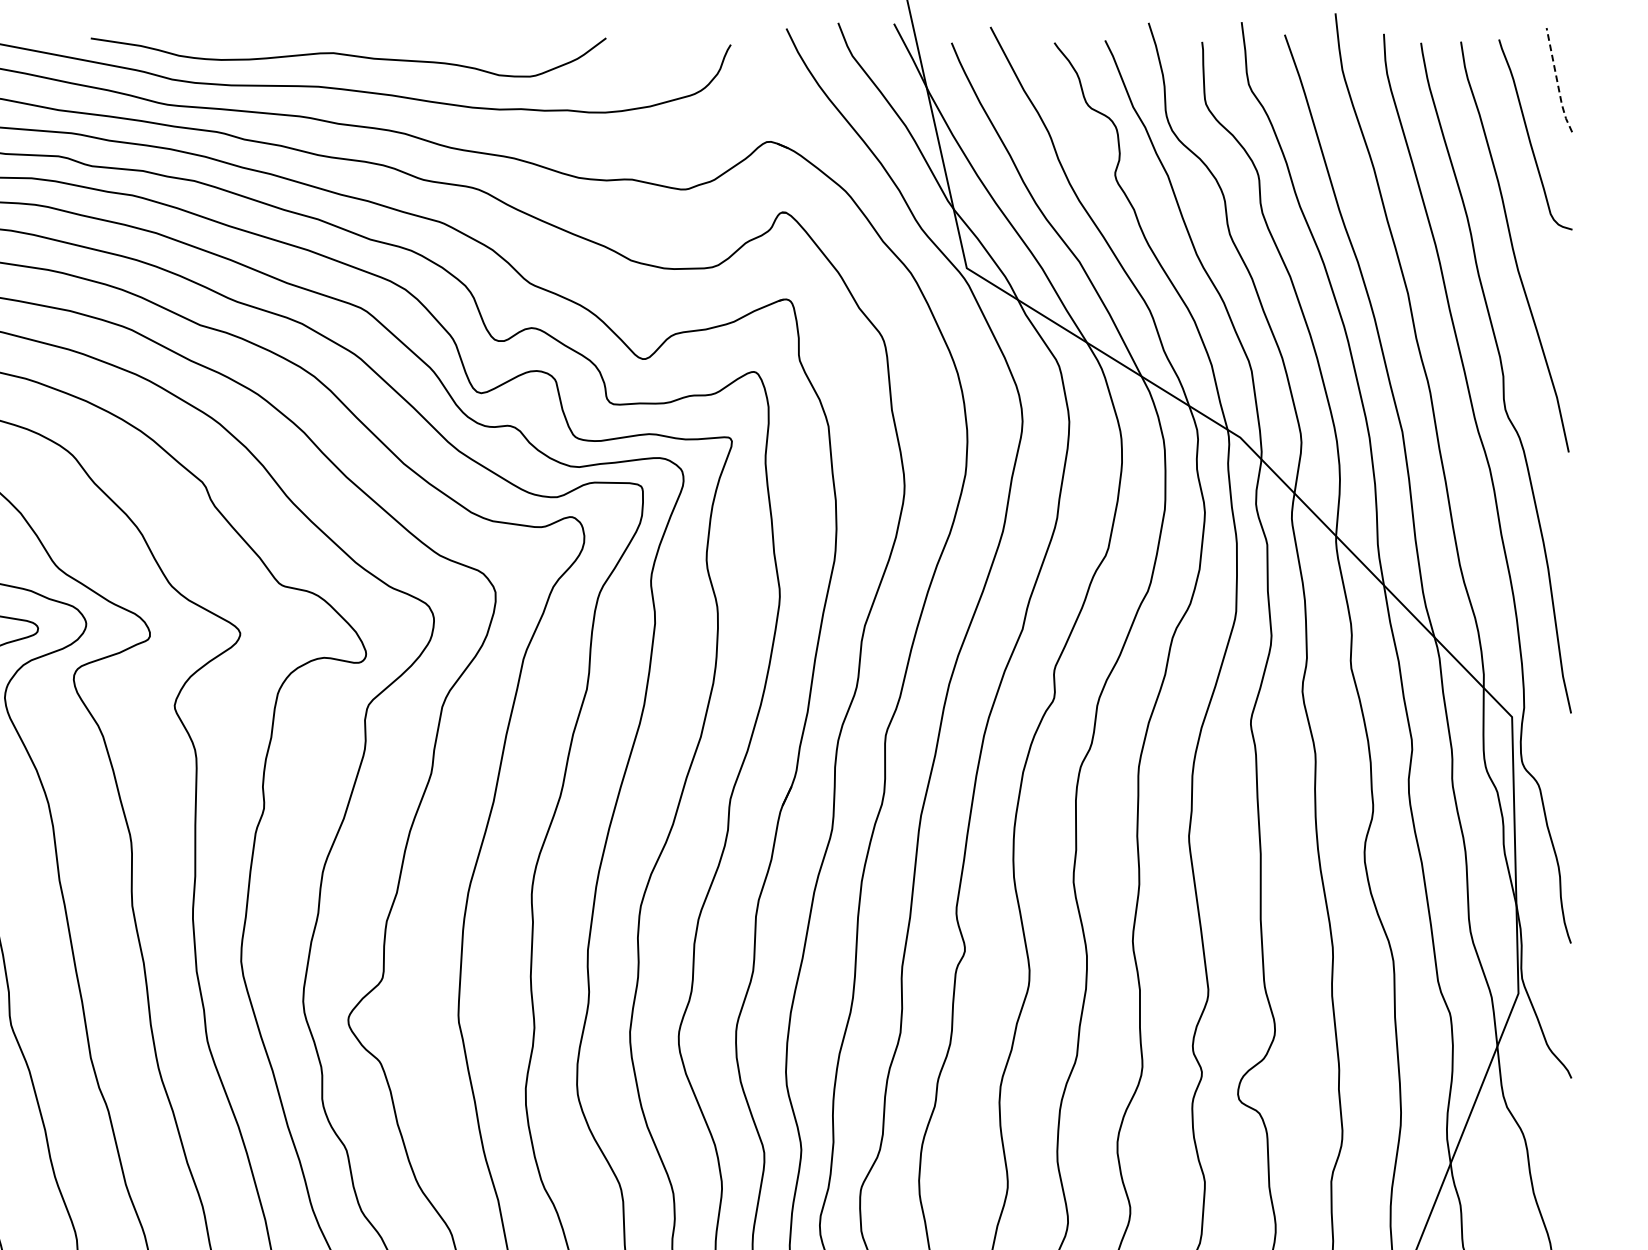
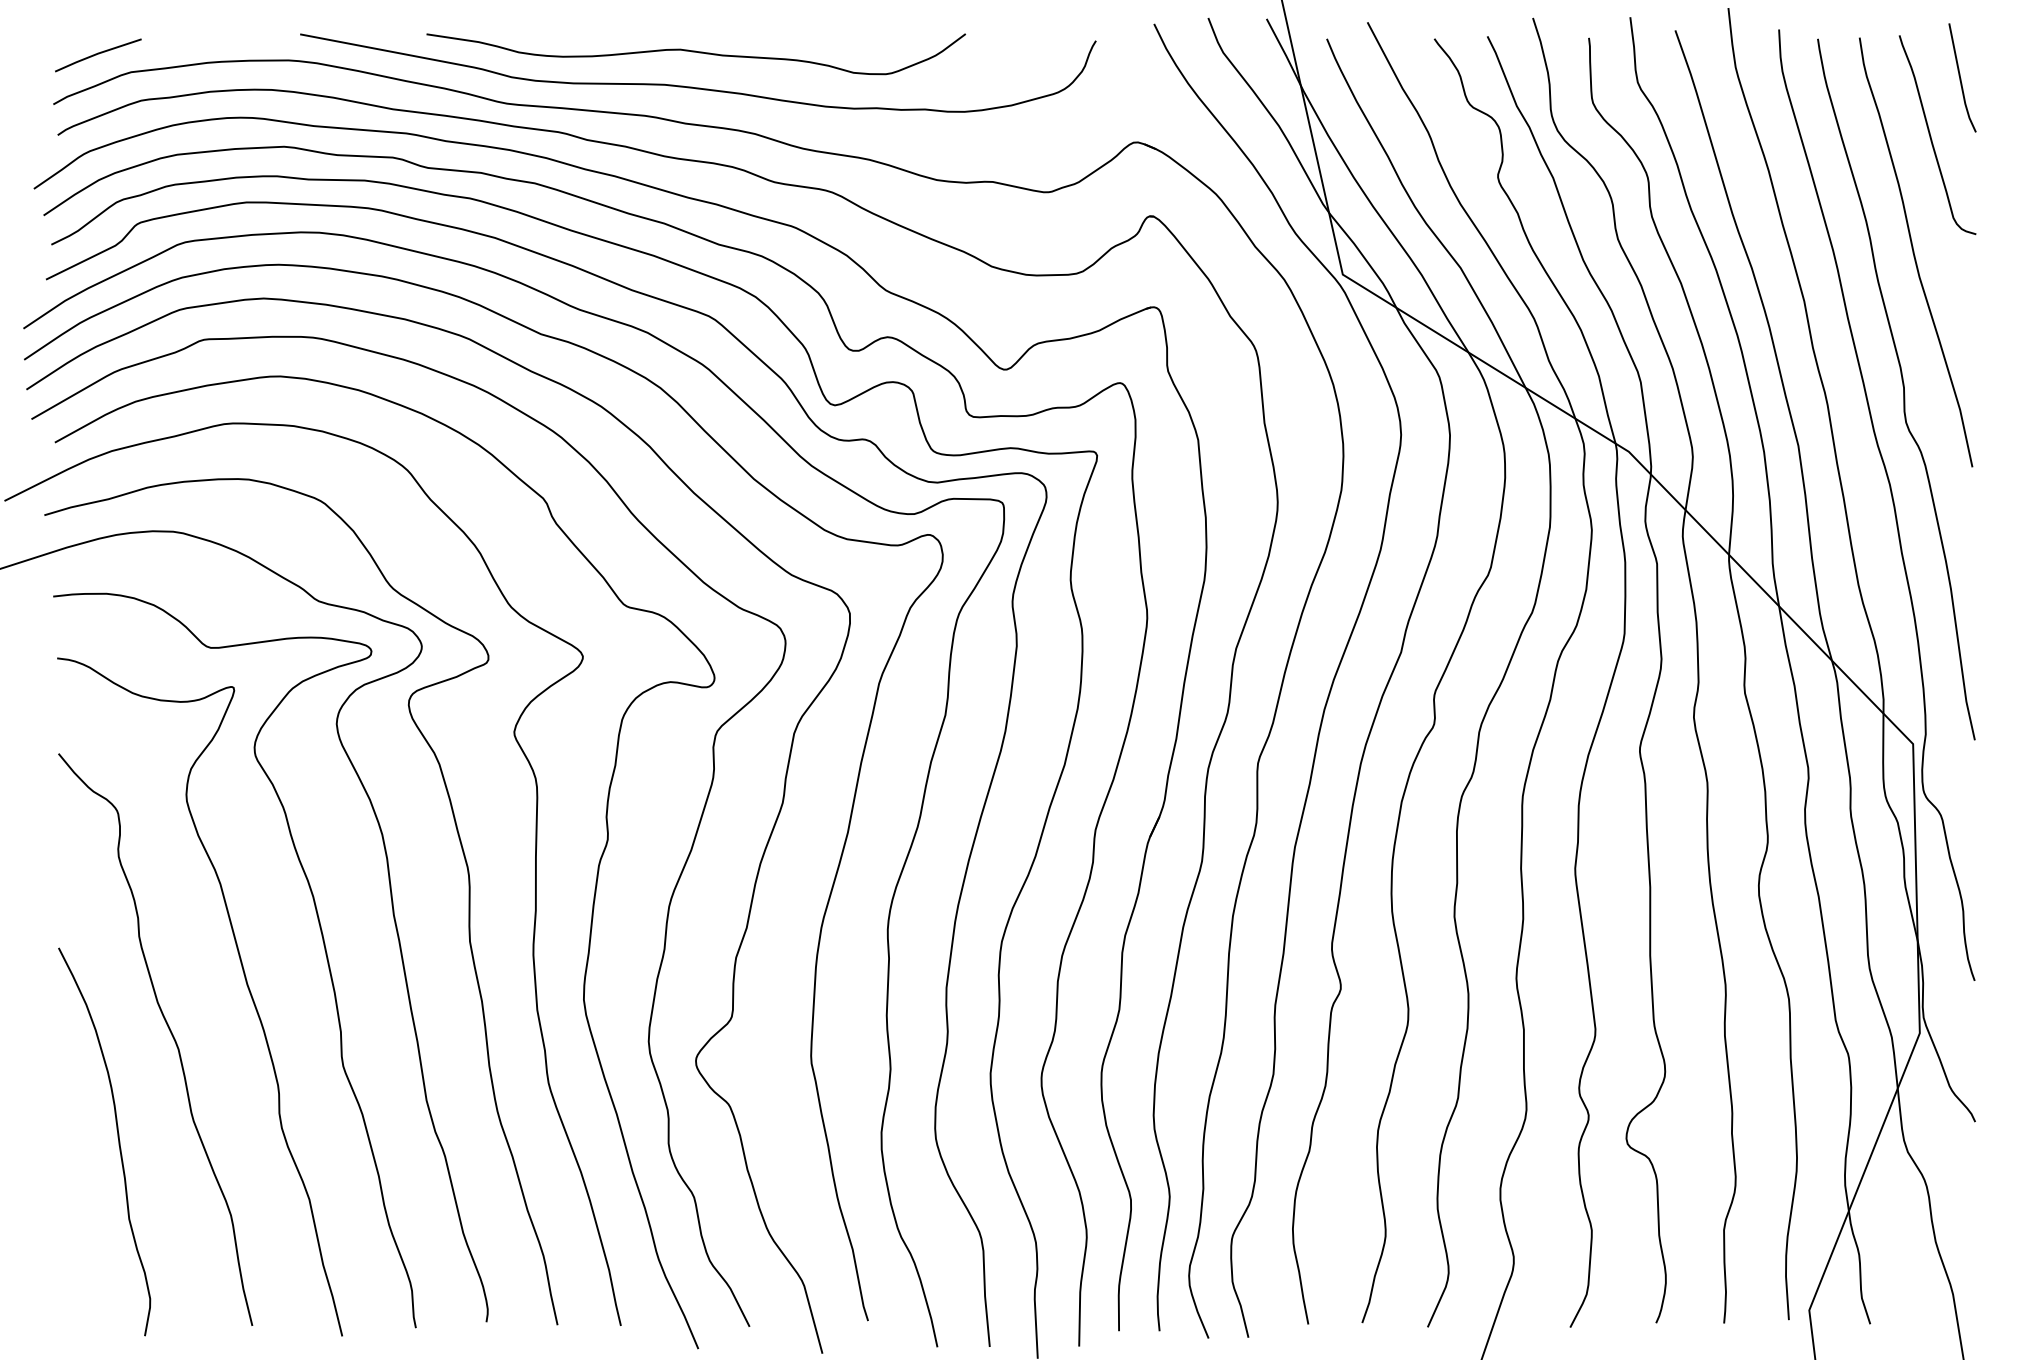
line: (1557, 81) -> (1960, 79), dashed -> solid

